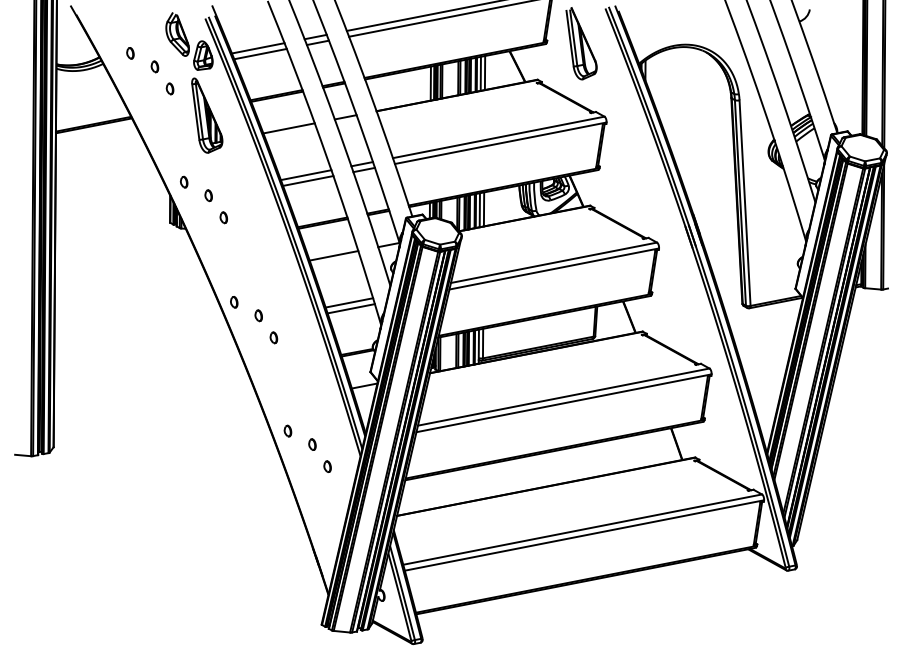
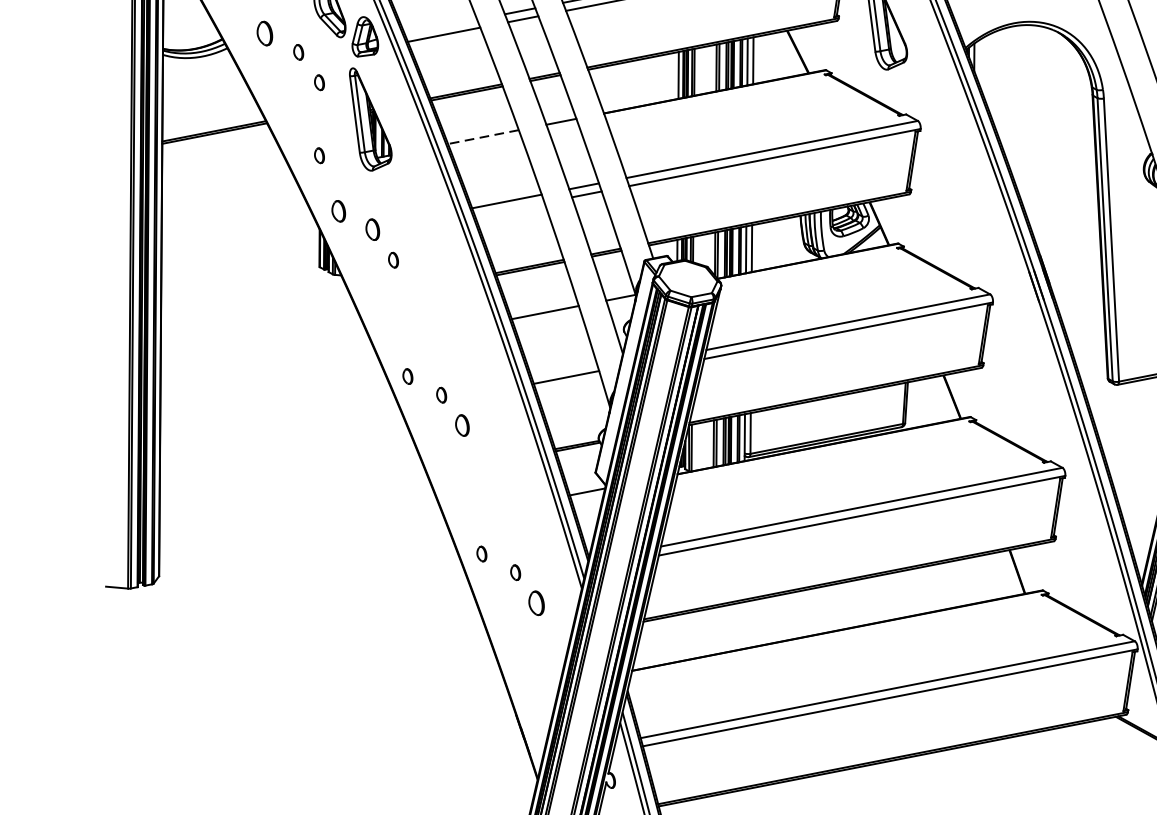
line: (257, 48) -> (439, 27), removed
part: (130, 53) -> (264, 33), size x1.6
line: (288, 128) -> (482, 137), solid -> dashed
part: (169, 141) -> (318, 155), added
line: (308, 180) -> (510, 208), removed
part: (184, 181) -> (339, 210), size x1.4
part: (208, 195) -> (372, 229), size x1.4
line: (350, 308) -> (568, 385), removed
part: (273, 337) -> (461, 425), size x1.4
part: (327, 466) -> (536, 602), size x1.6

